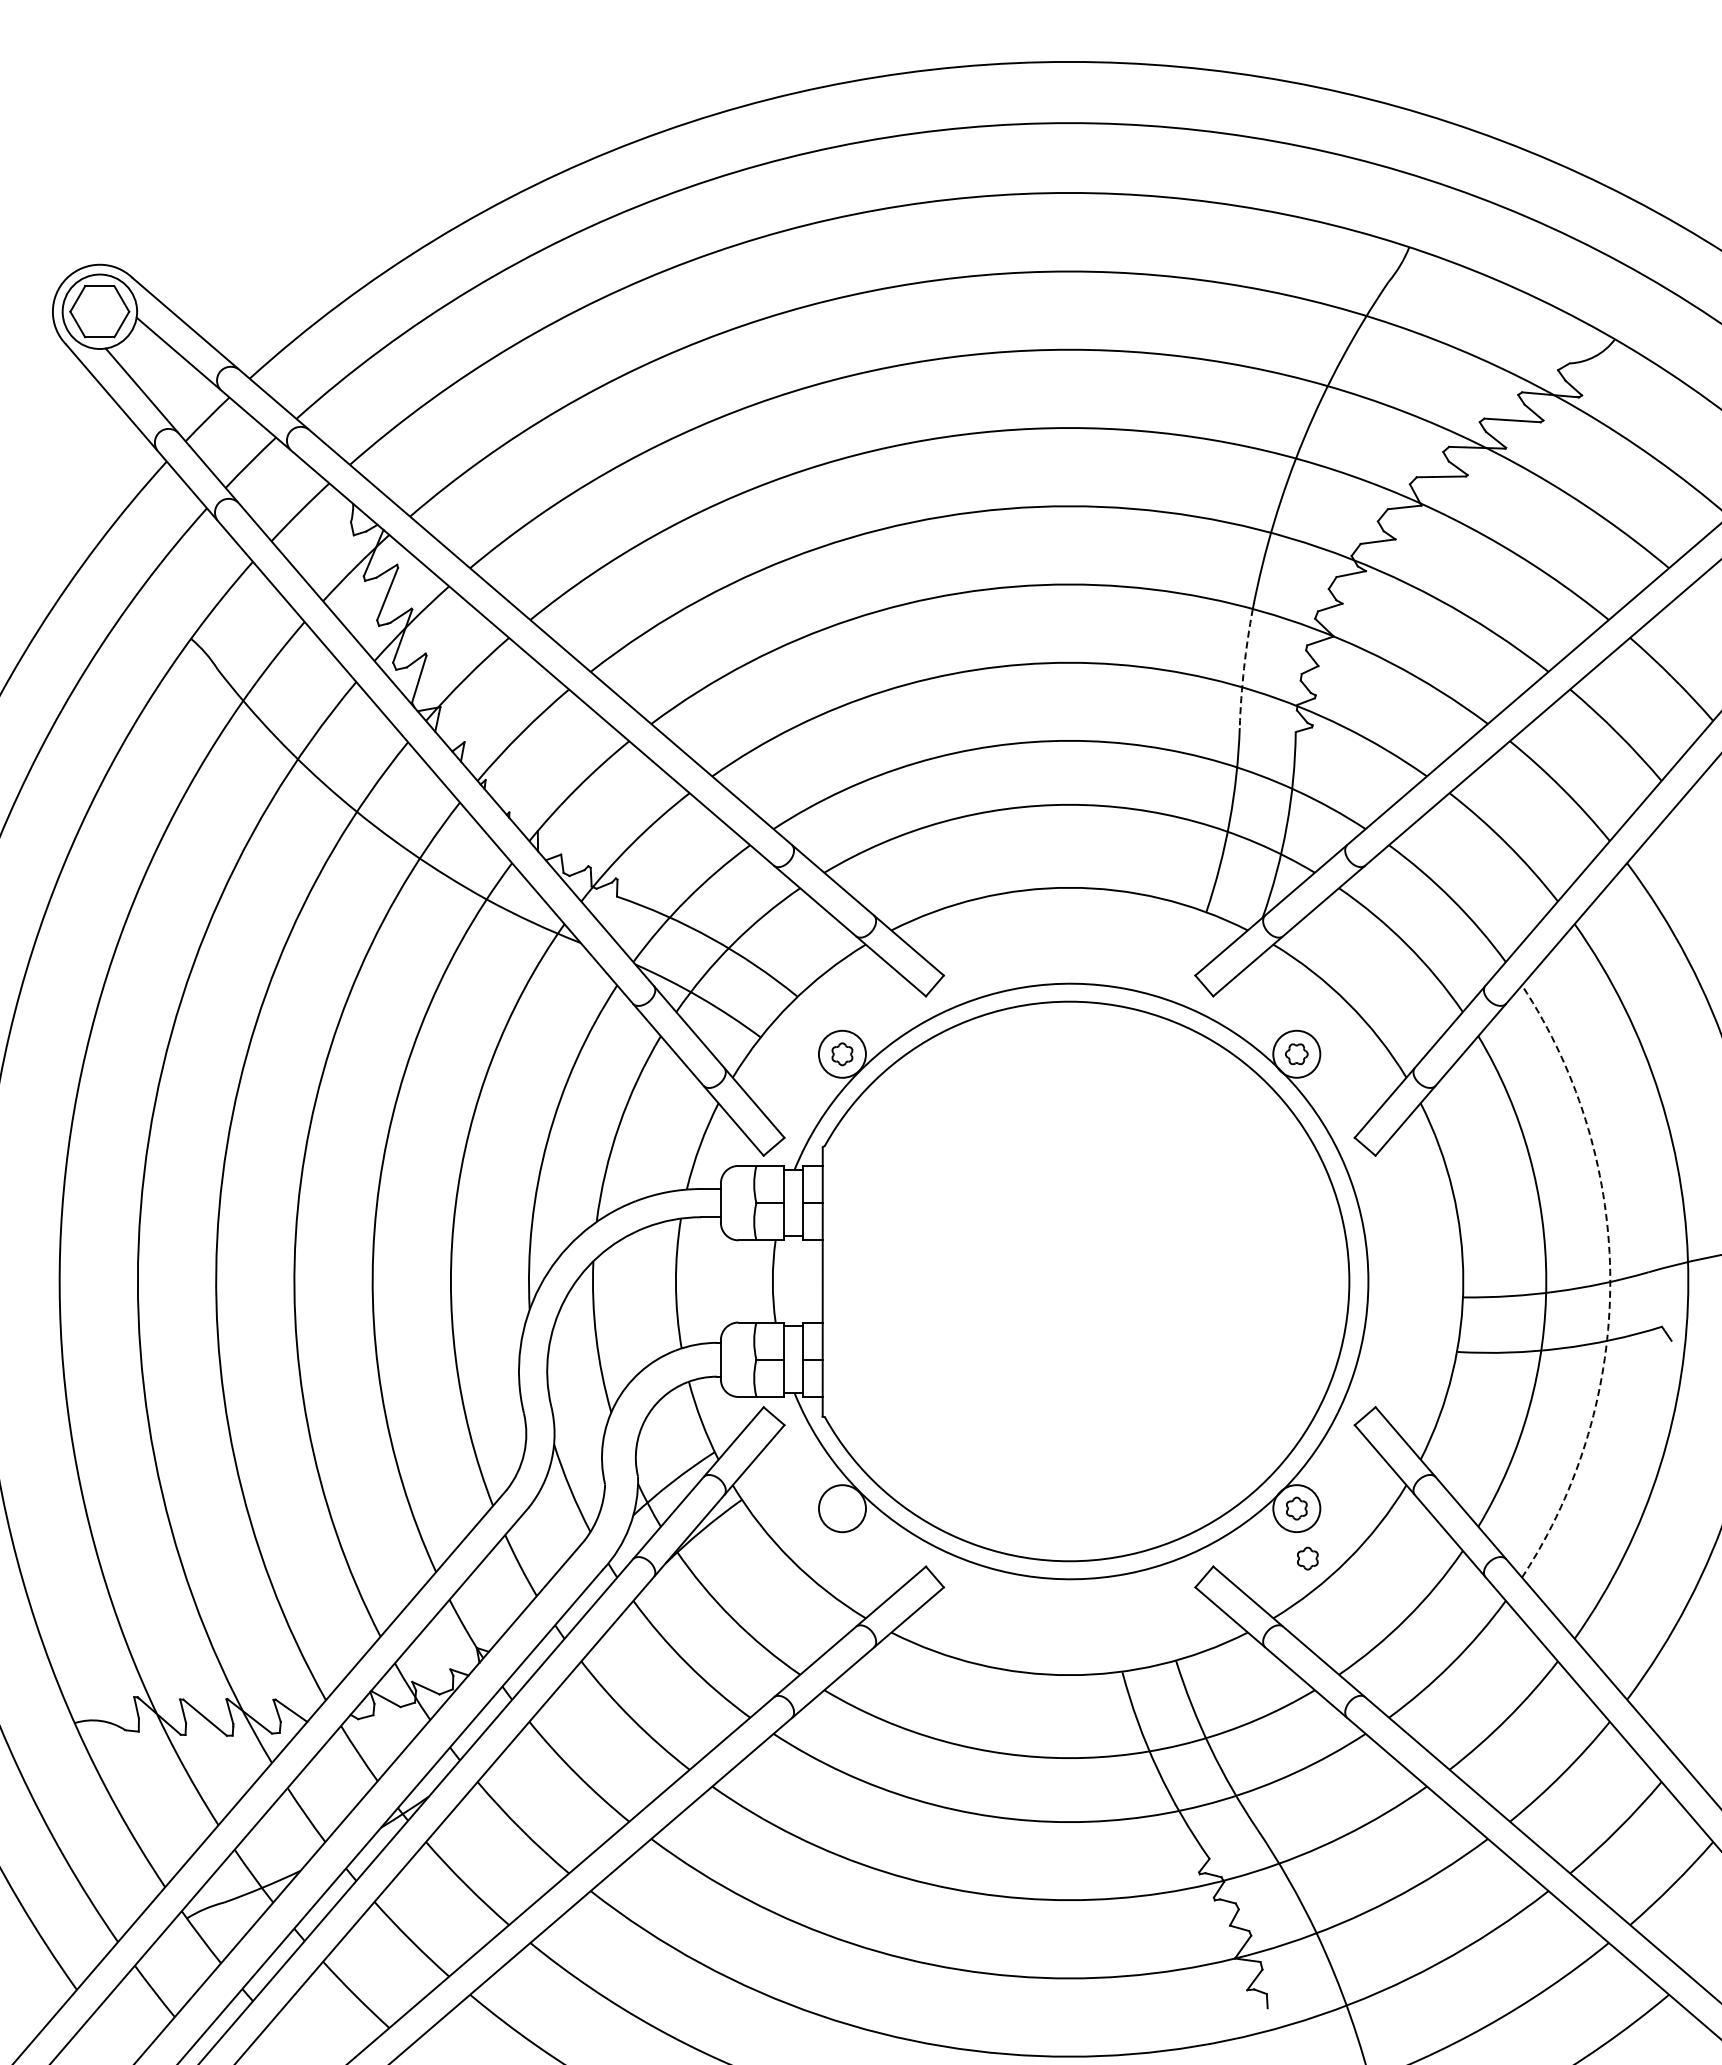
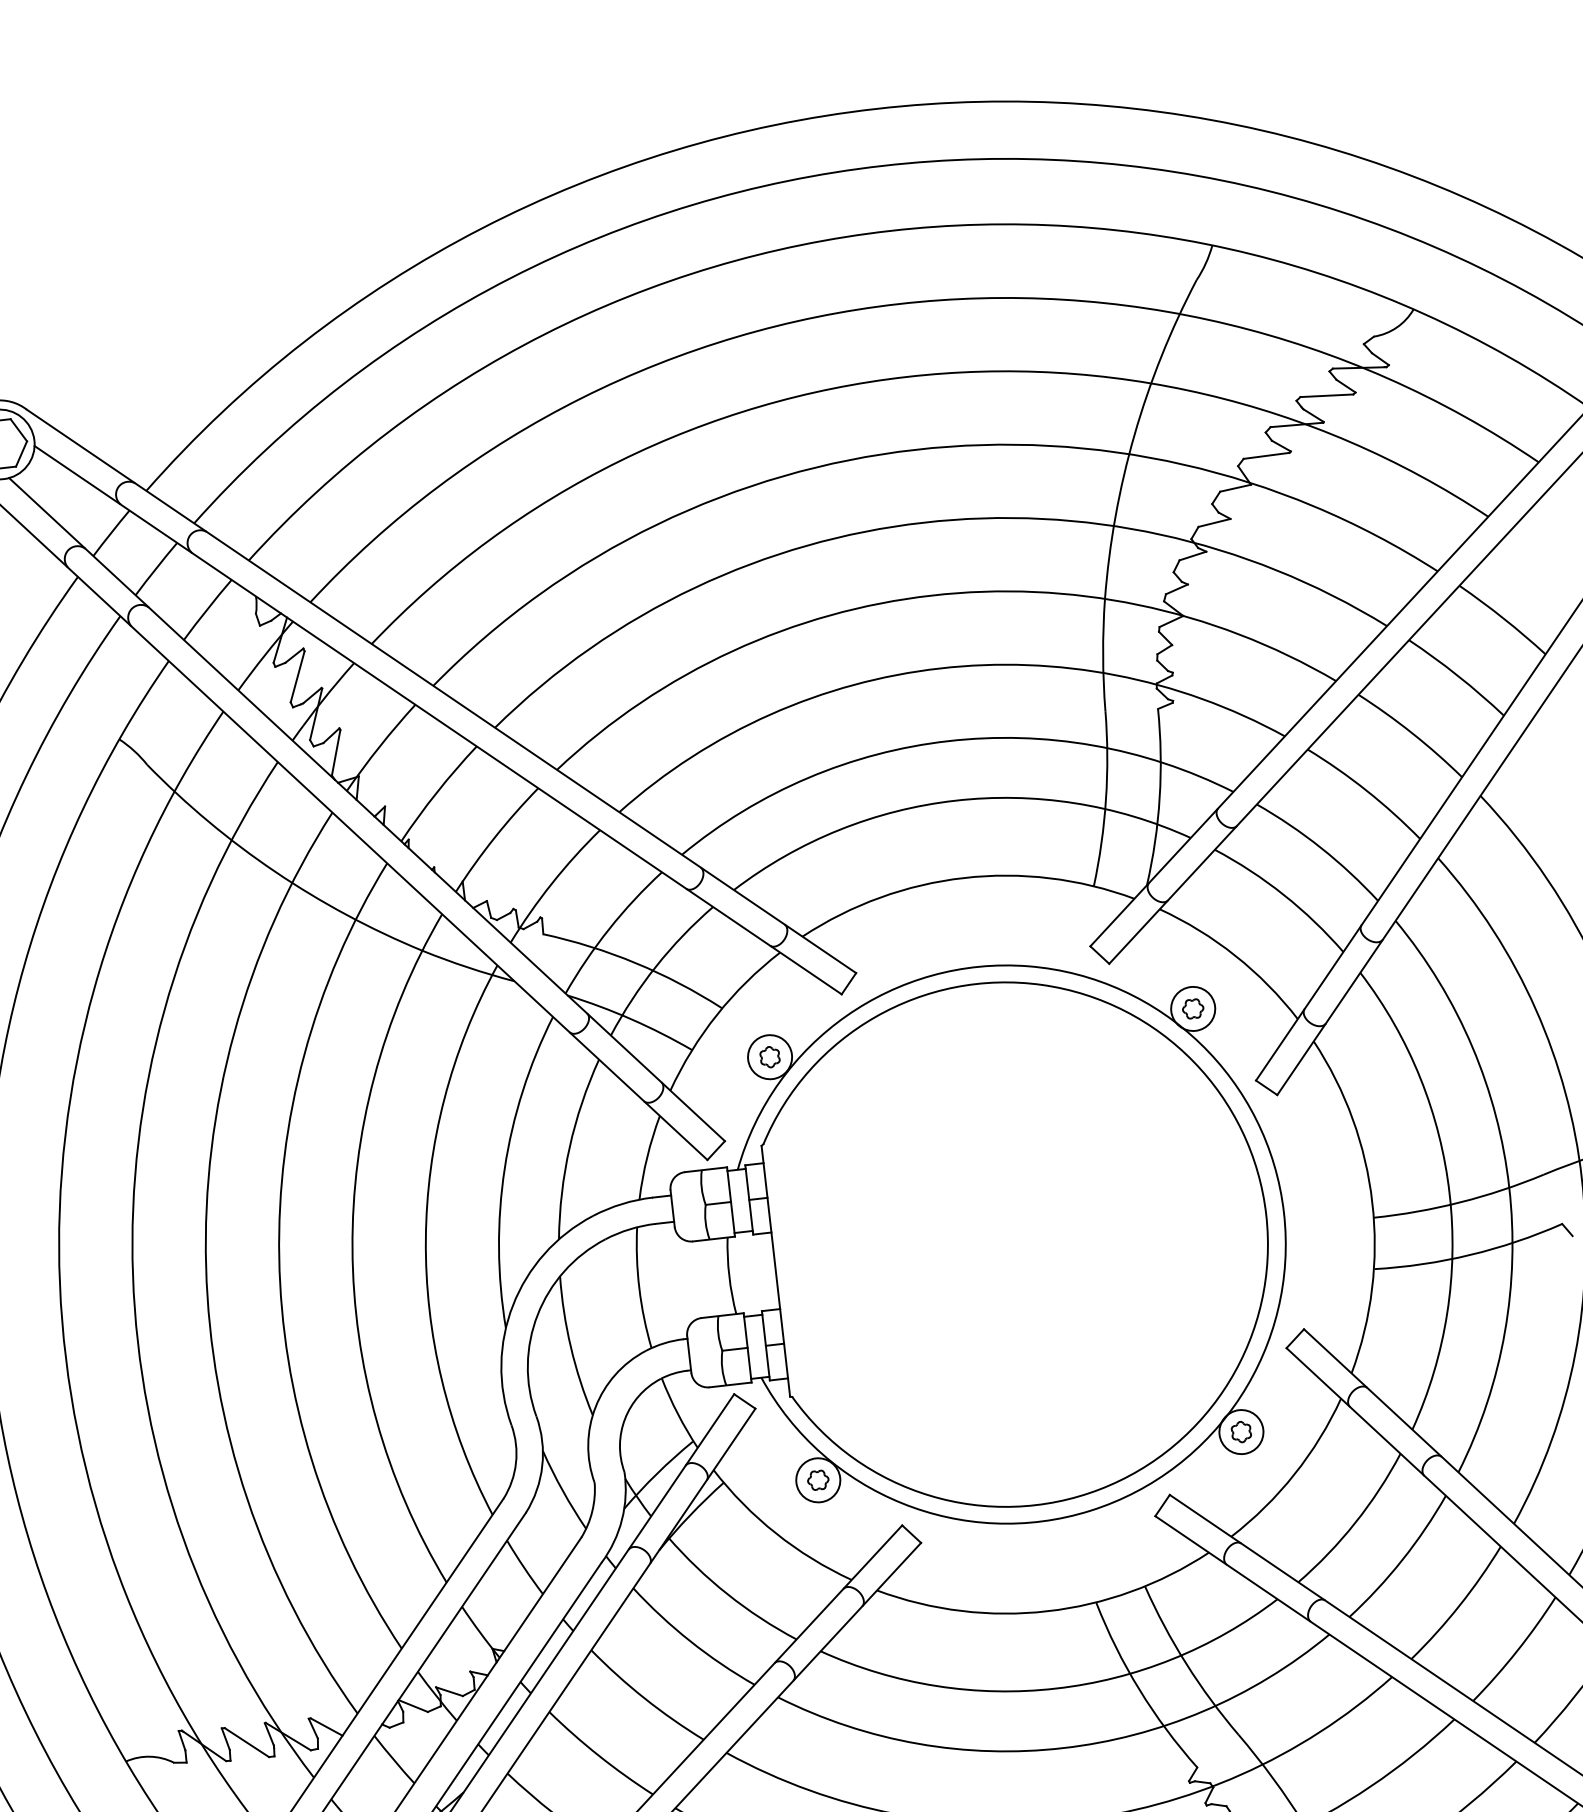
arc: (1244, 668) -> (1103, 655), dashed -> solid
arc: (1610, 1281) -> (1509, 1187), dashed -> solid
part: (842, 1508) -> (818, 1480), added
part: (1307, 1558) -> (1256, 1477), removed

